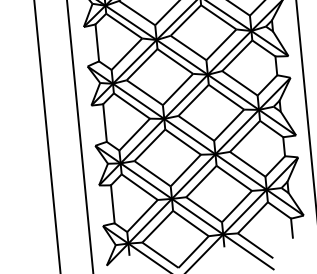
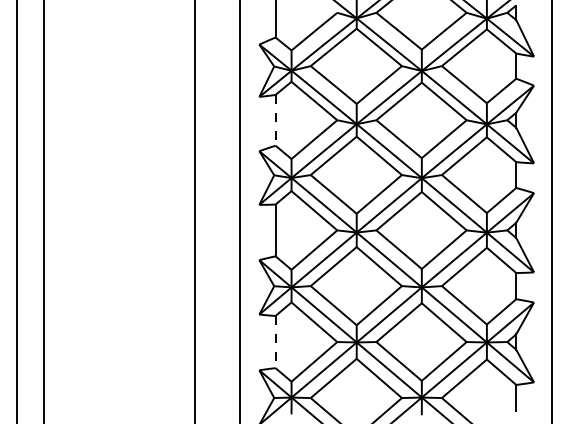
line: (97, 43) -> (275, 120), solid -> dashed
line: (112, 204) -> (275, 342), solid -> dashed

